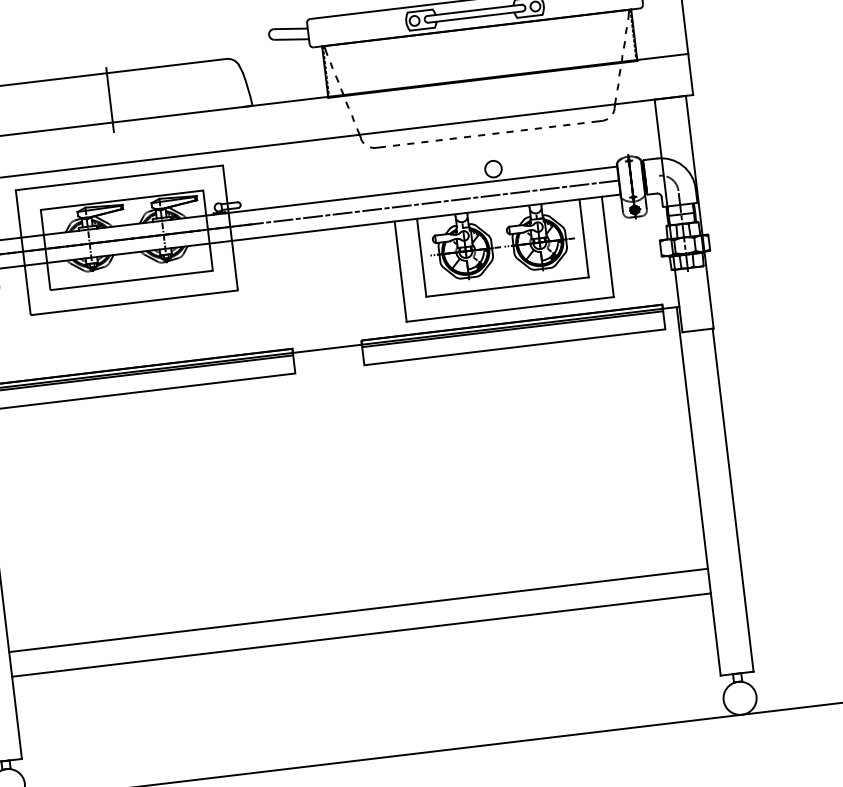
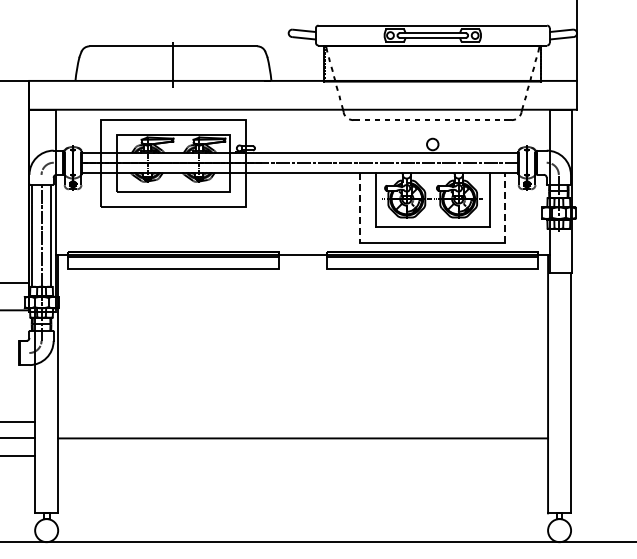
line: (607, 246) -> (505, 207), solid -> dashed
line: (401, 272) -> (360, 208), solid -> dashed
line: (362, 634) -> (303, 455), removed

